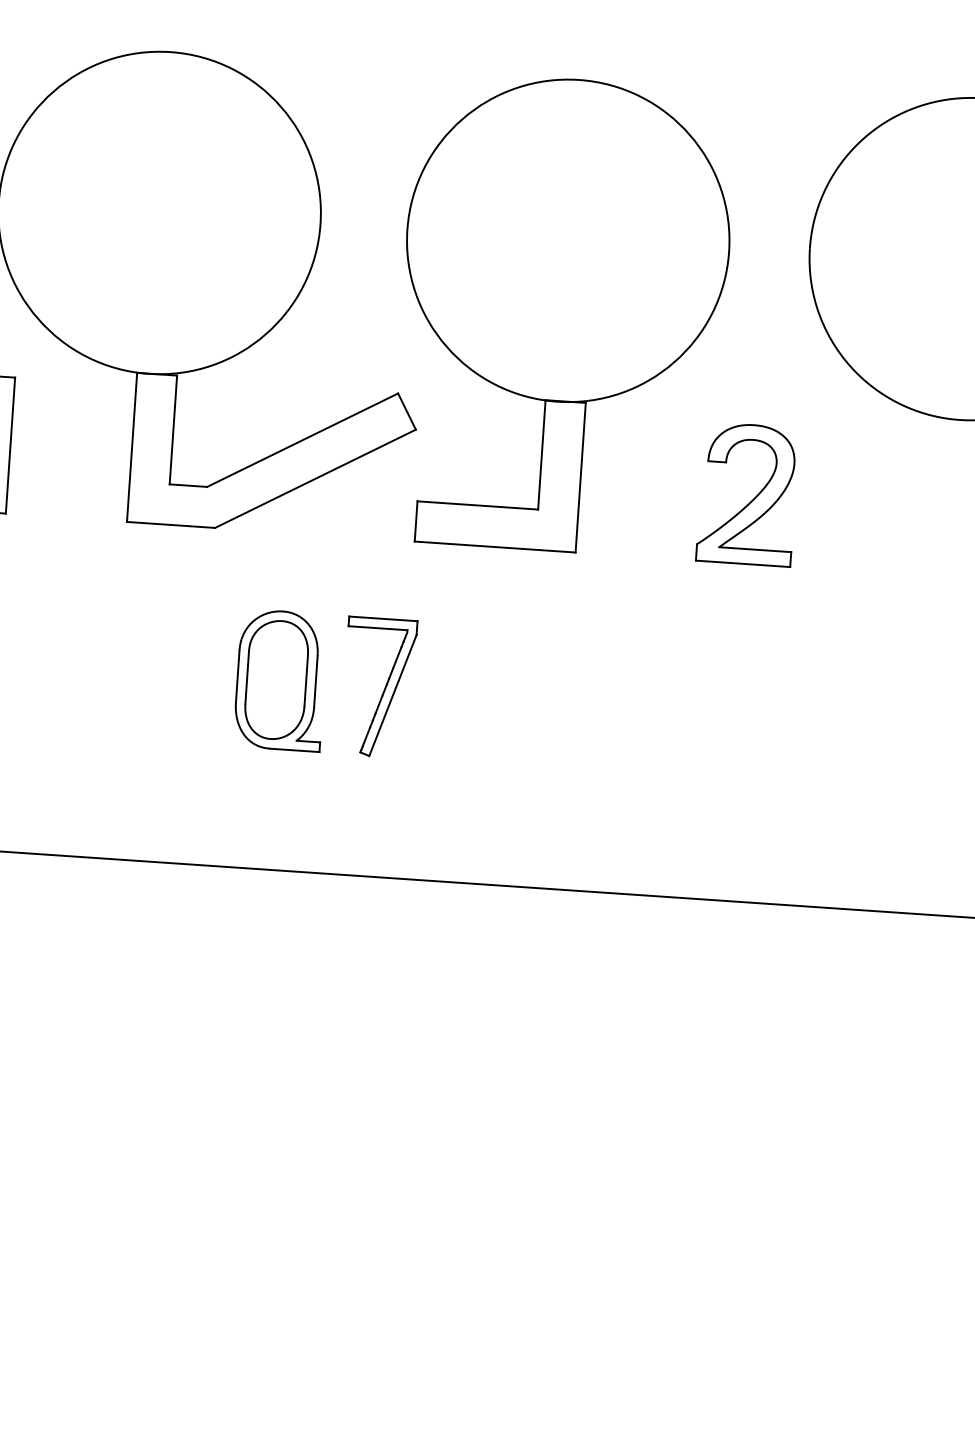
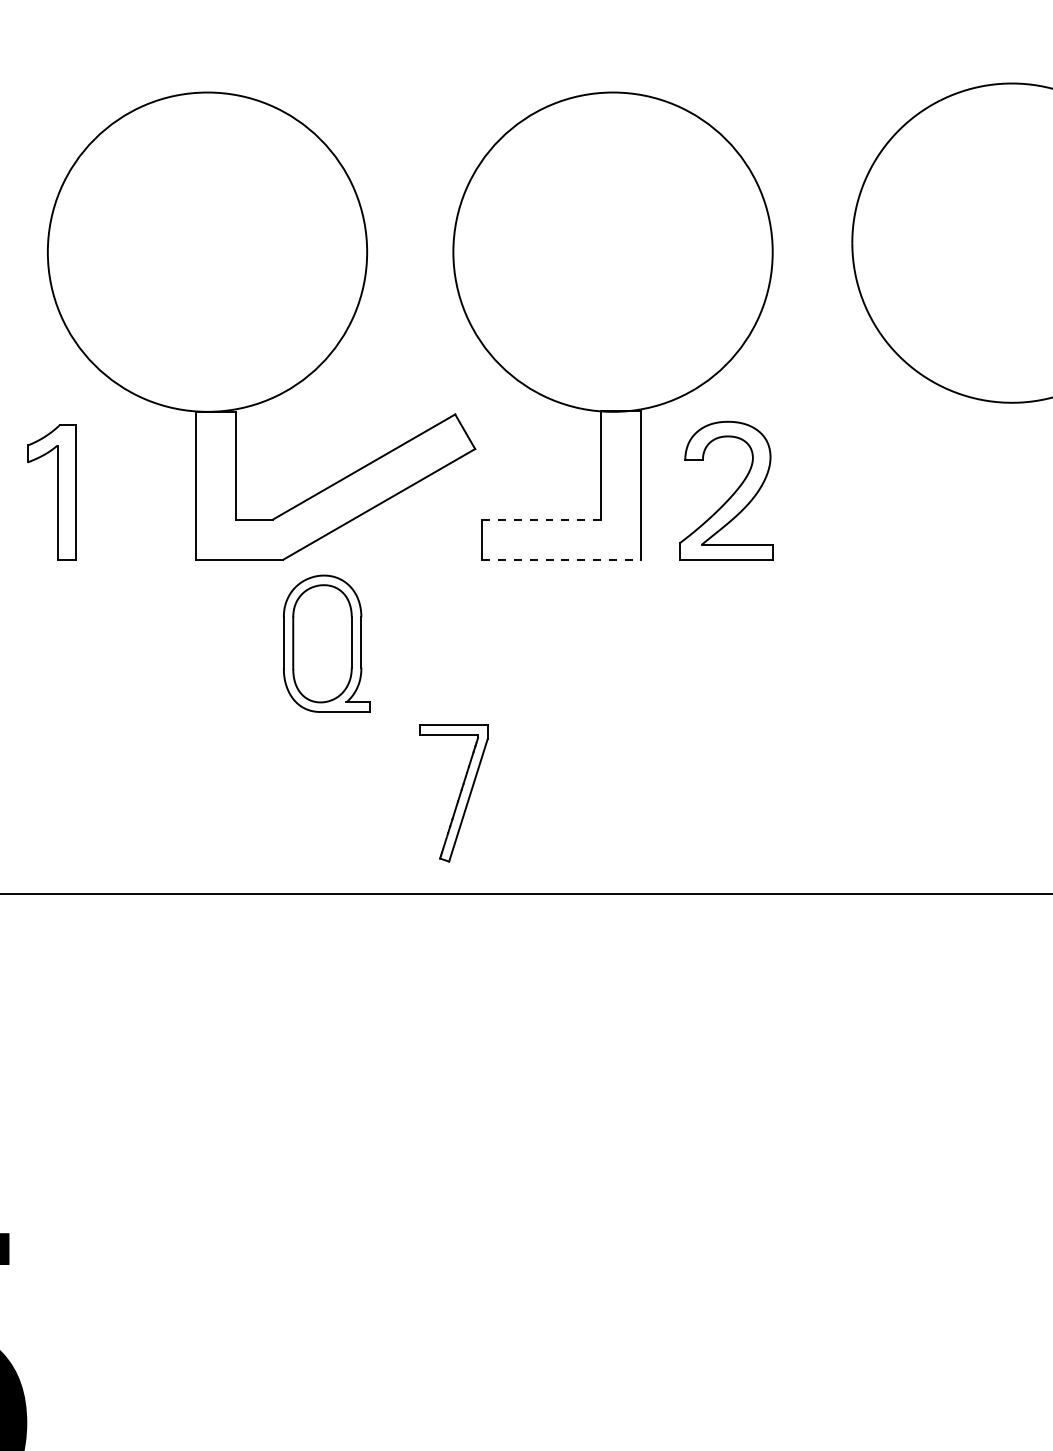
part: (753, 497) -> (732, 493), moved
line: (477, 505) -> (541, 519), solid -> dashed
line: (495, 546) -> (561, 559), solid -> dashed
part: (280, 680) -> (326, 643), moved
part: (378, 687) -> (453, 793), moved

